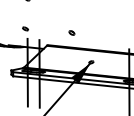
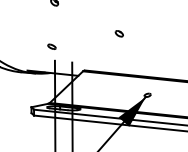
part: (71, 32) -> (118, 33), moved

